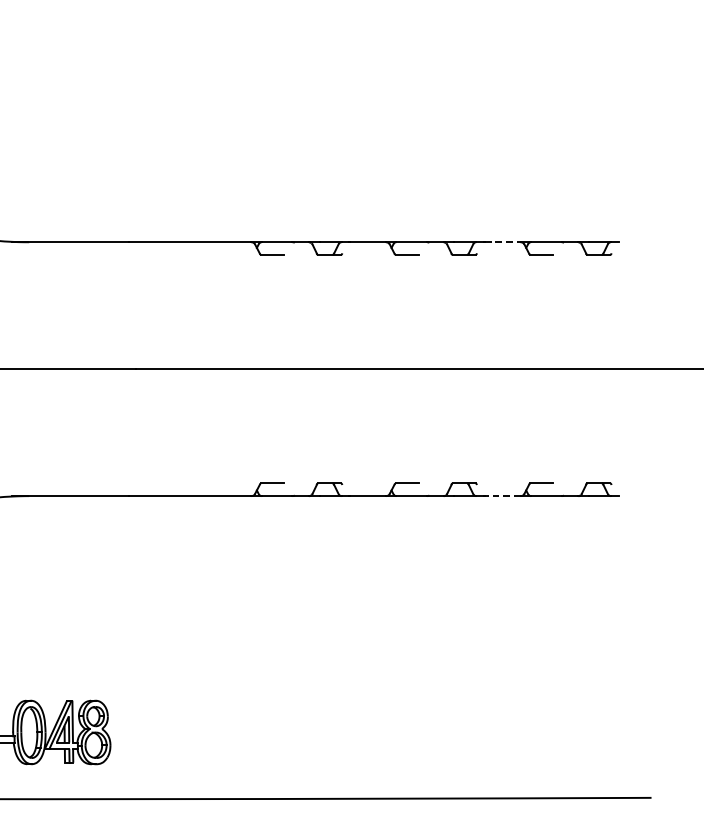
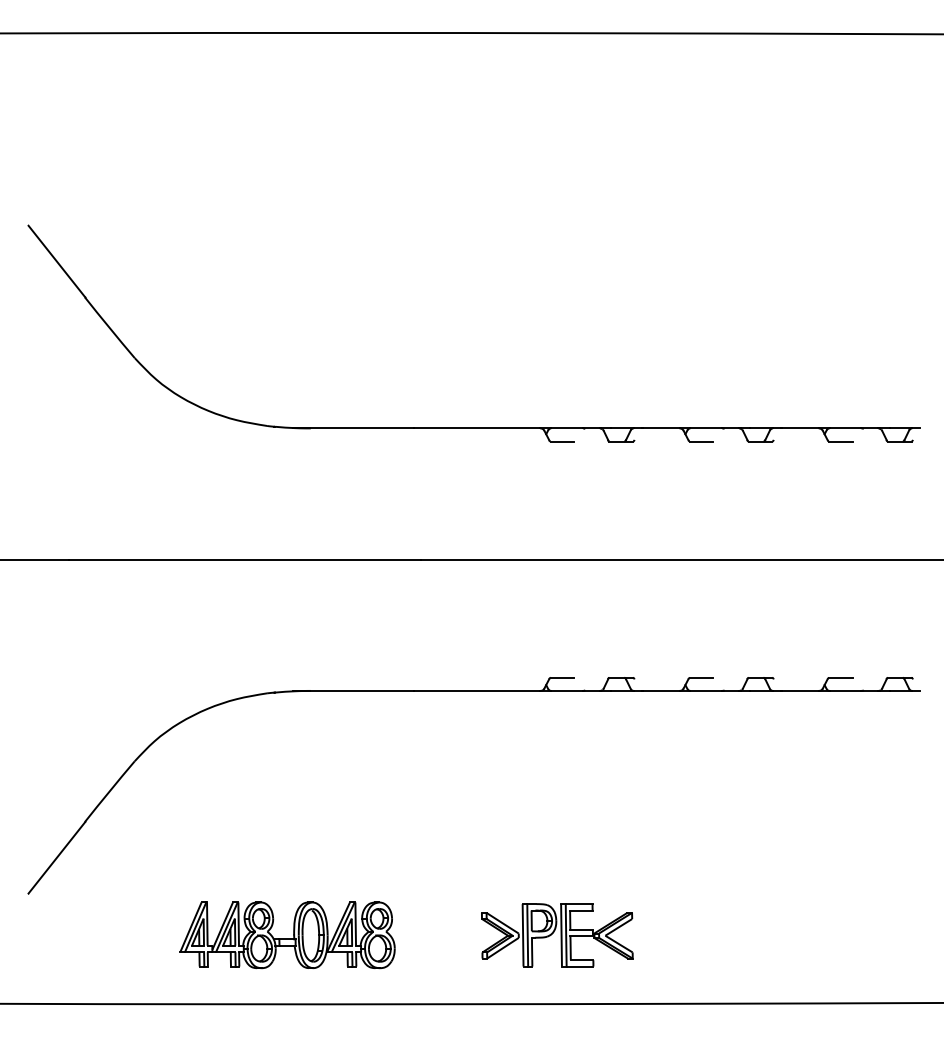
line: (502, 242) -> (800, 428), dashed -> solid
line: (502, 495) -> (800, 690), dashed -> solid
part: (267, 732) -> (557, 935), added

